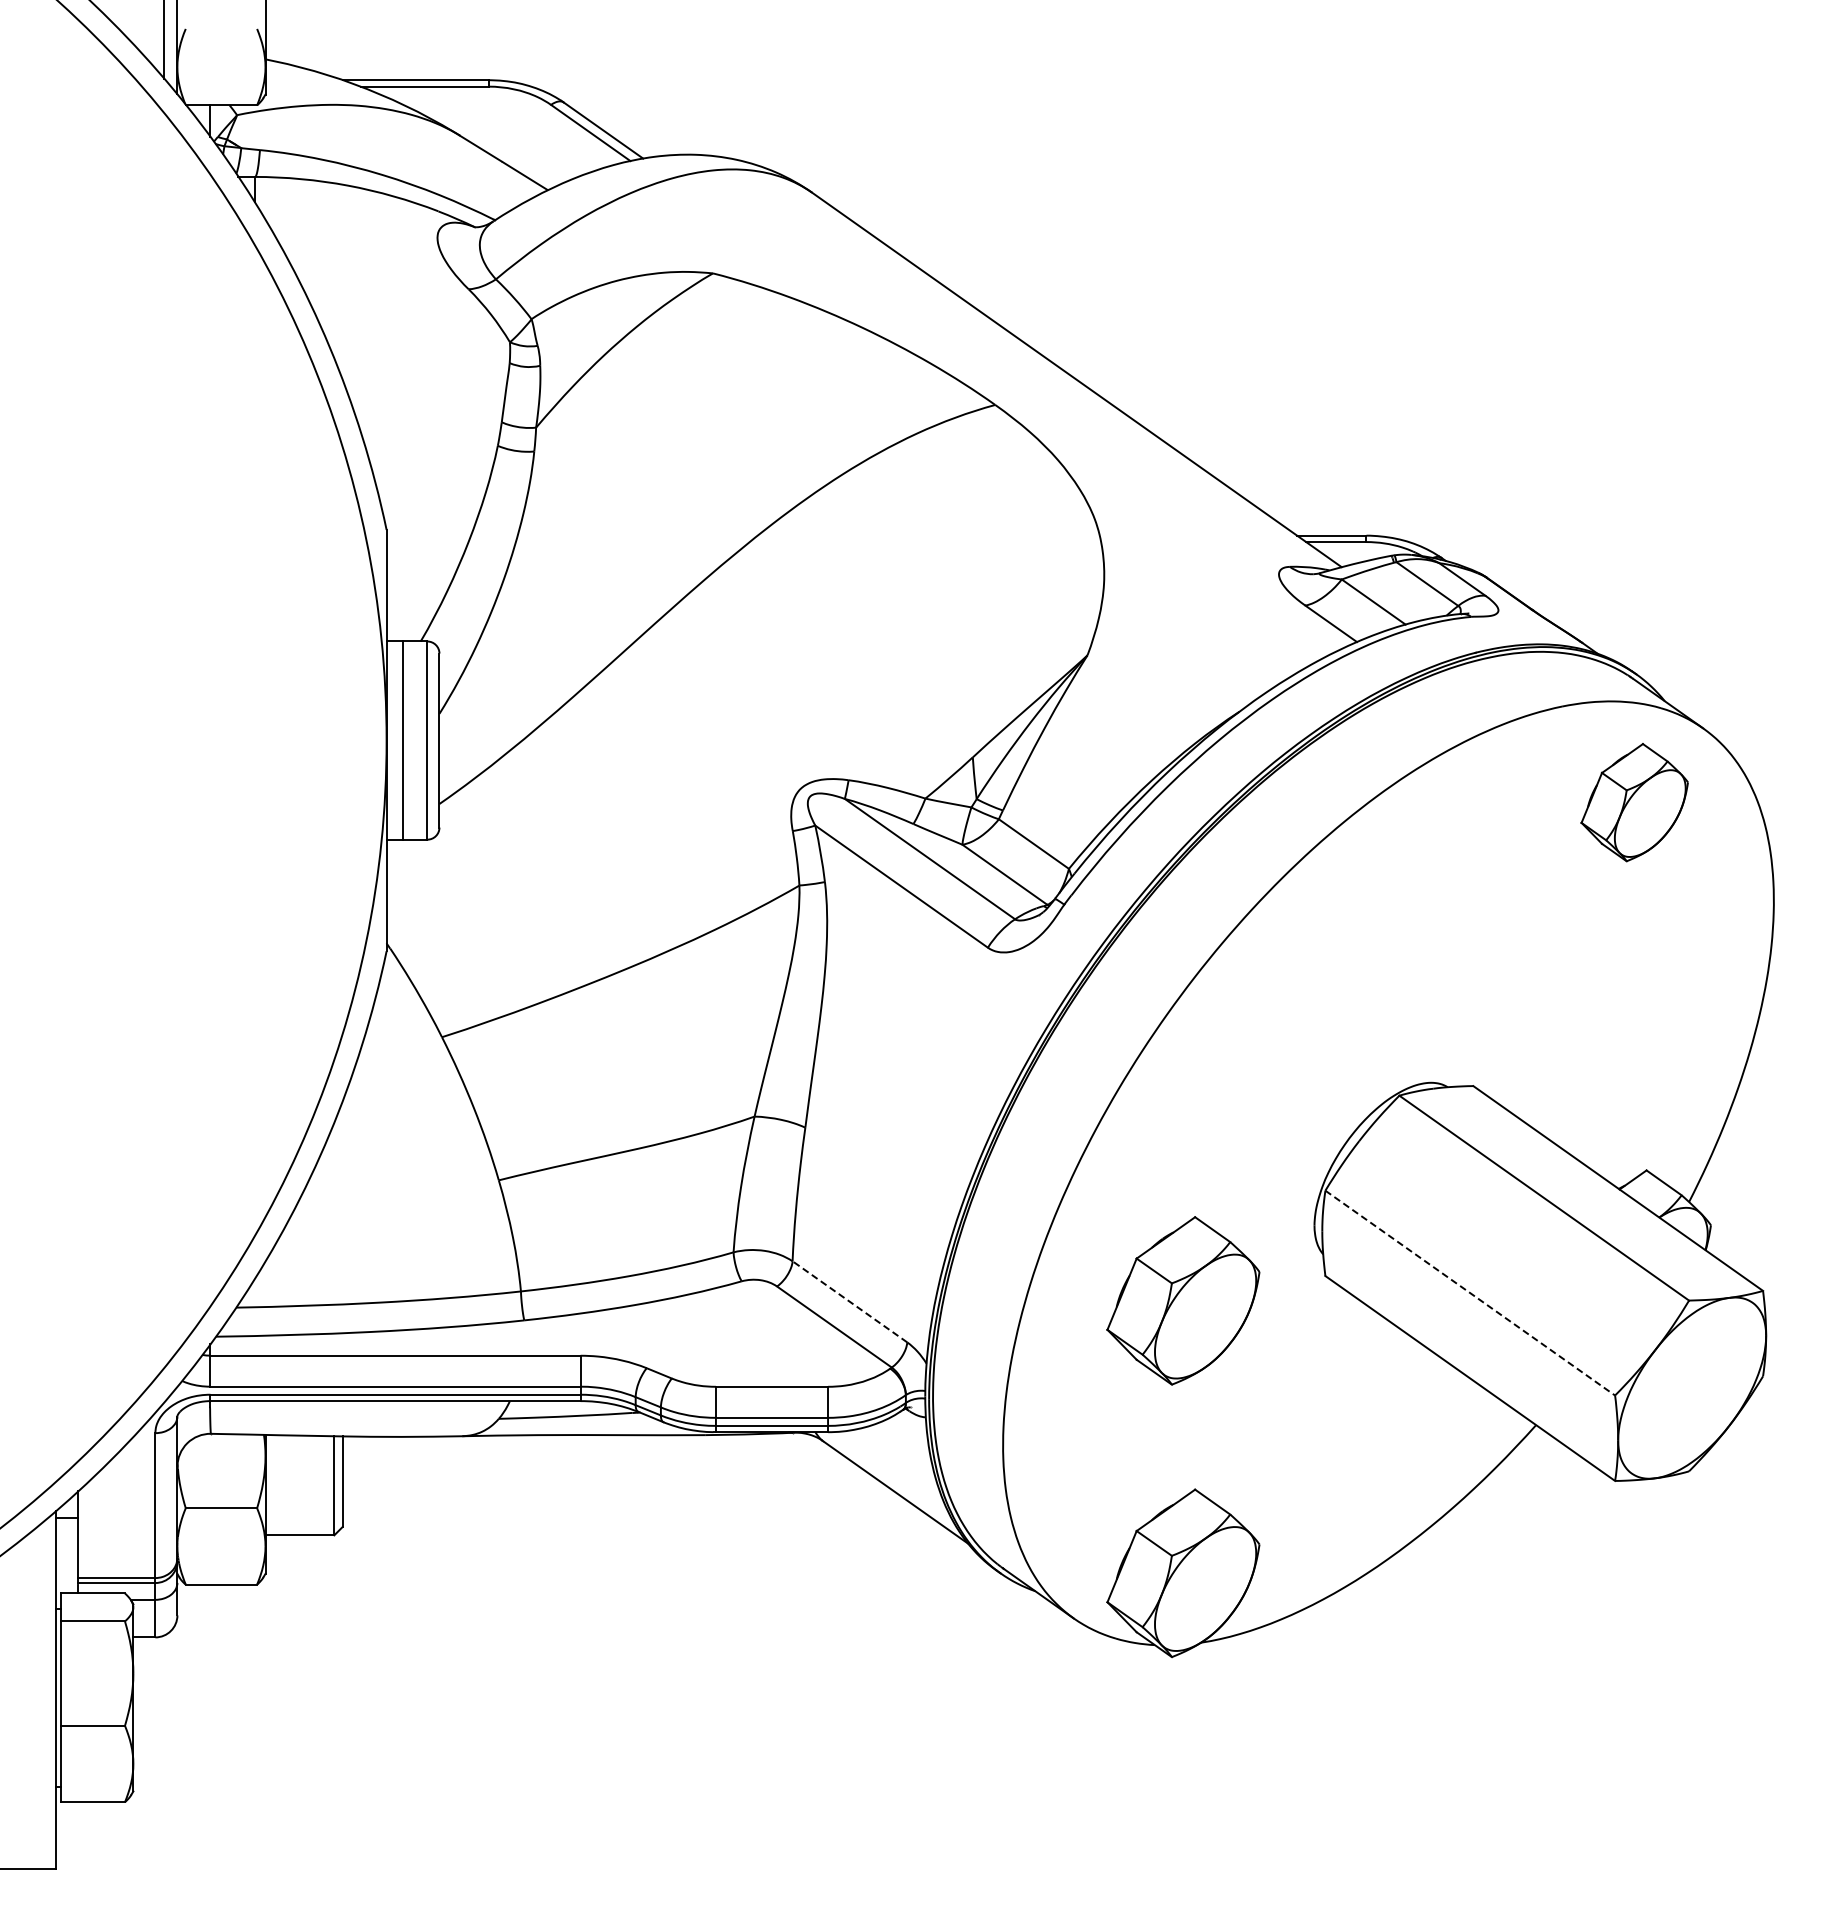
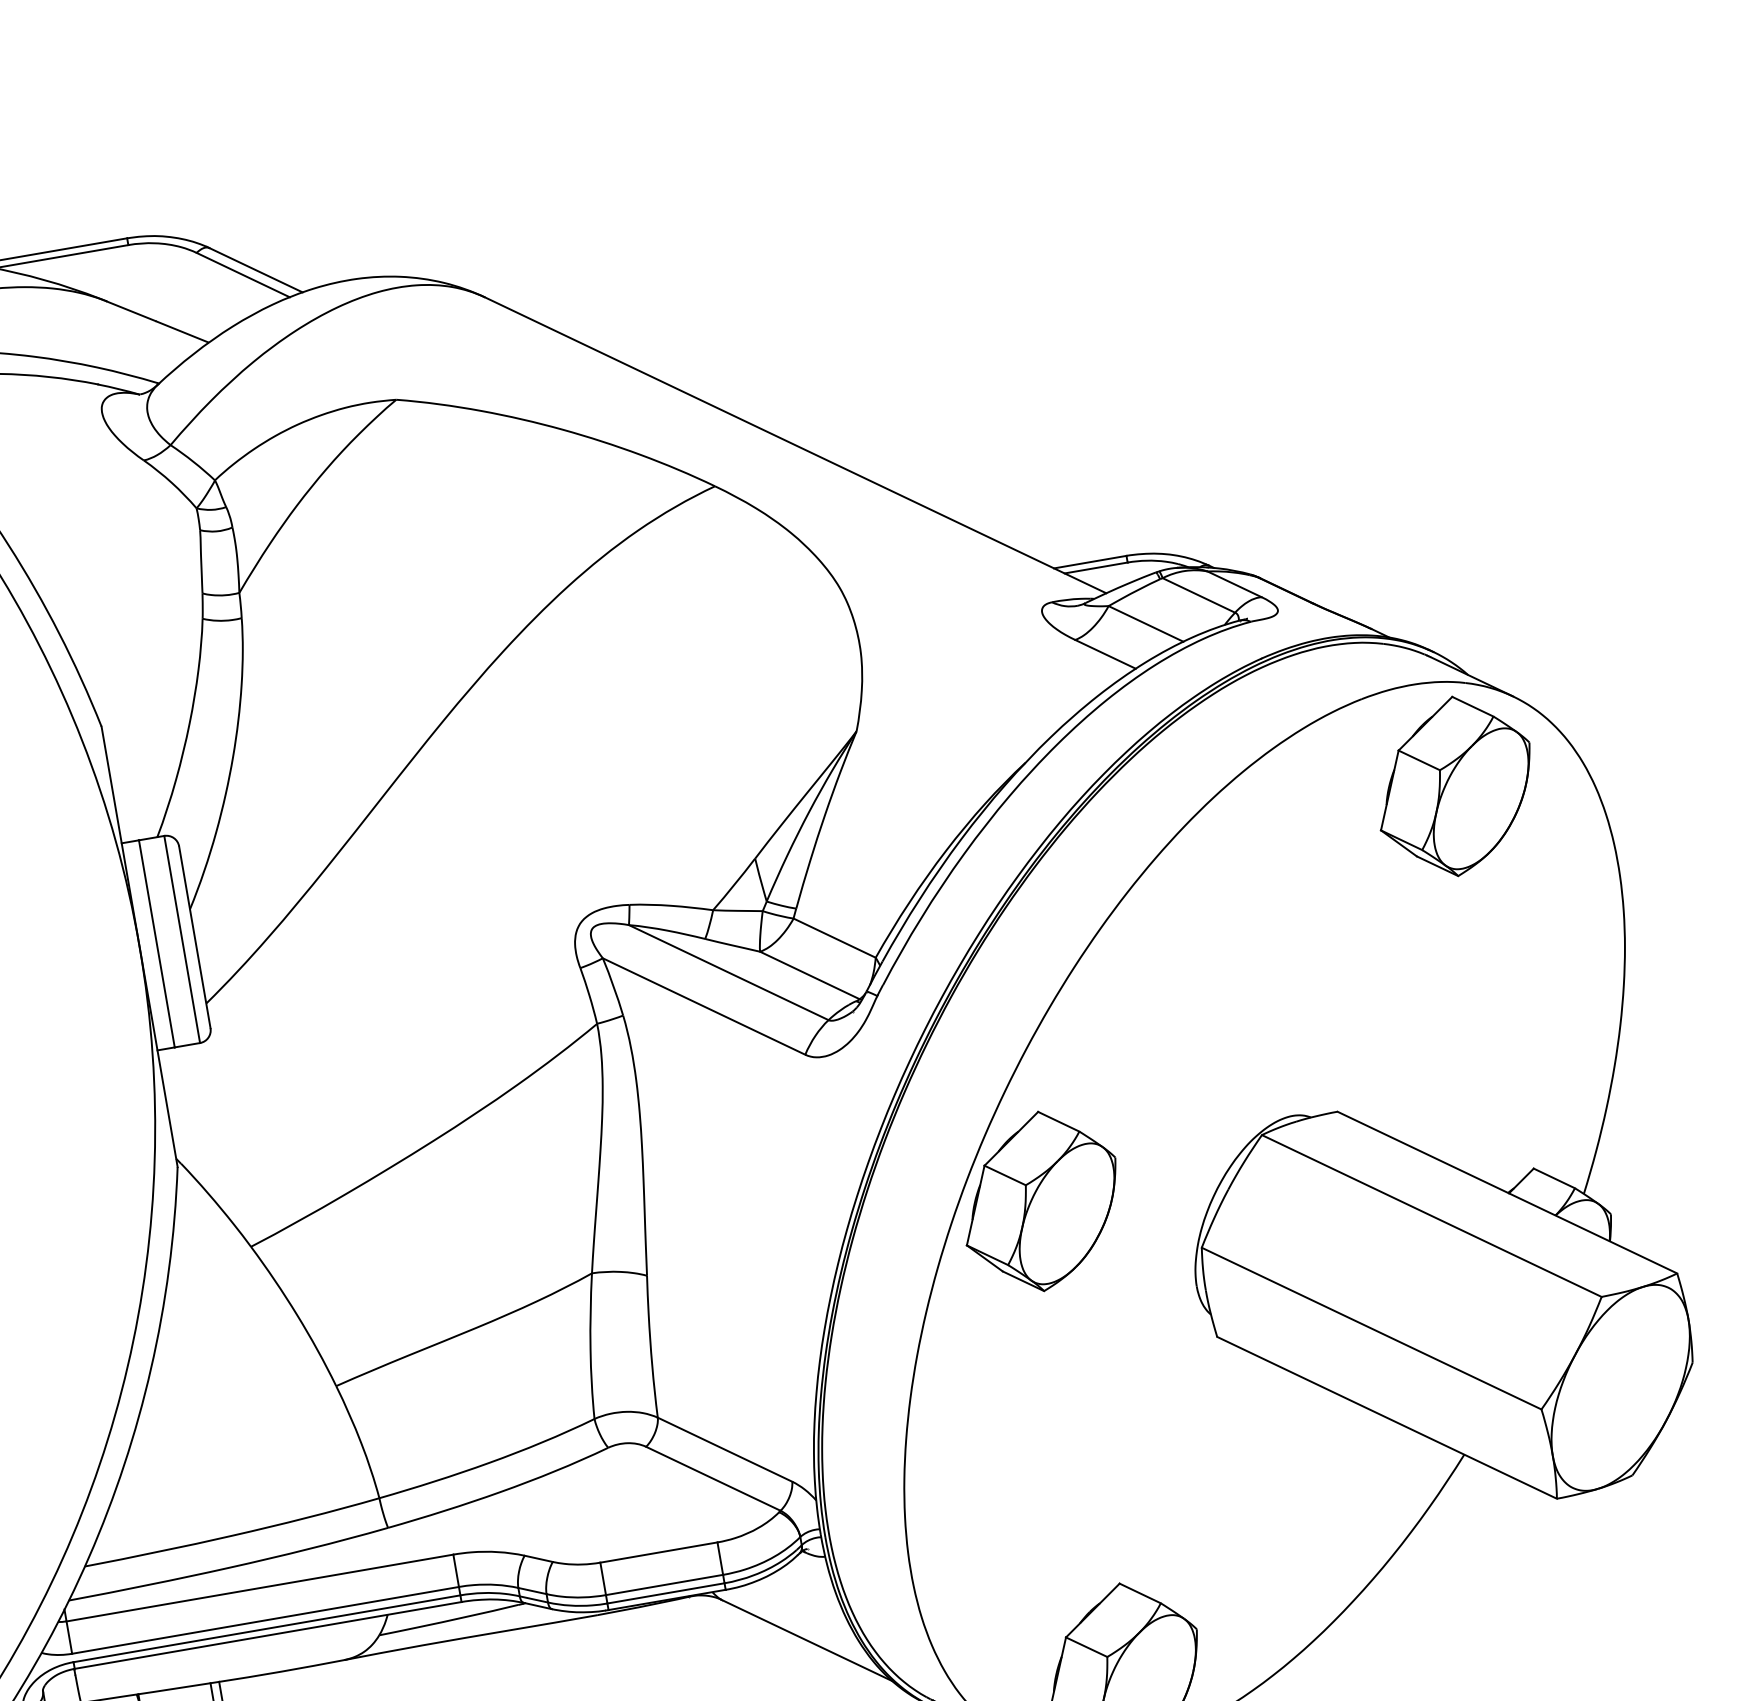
part: (1634, 802) -> (1454, 786), size x1.43
line: (1470, 1293) -> (1371, 1328), dashed -> solid
part: (1183, 1300) -> (1041, 1201), moved
line: (849, 1301) -> (724, 1449), dashed -> solid

